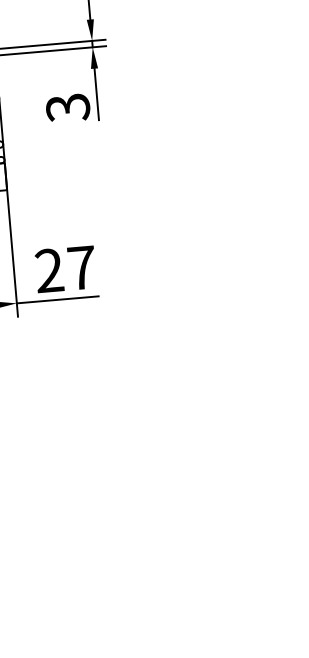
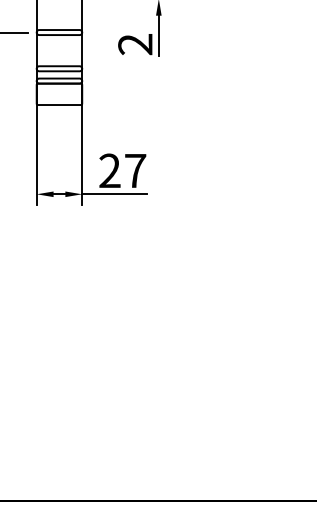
text: (68, 107) -> (135, 44), 3 -> 2

